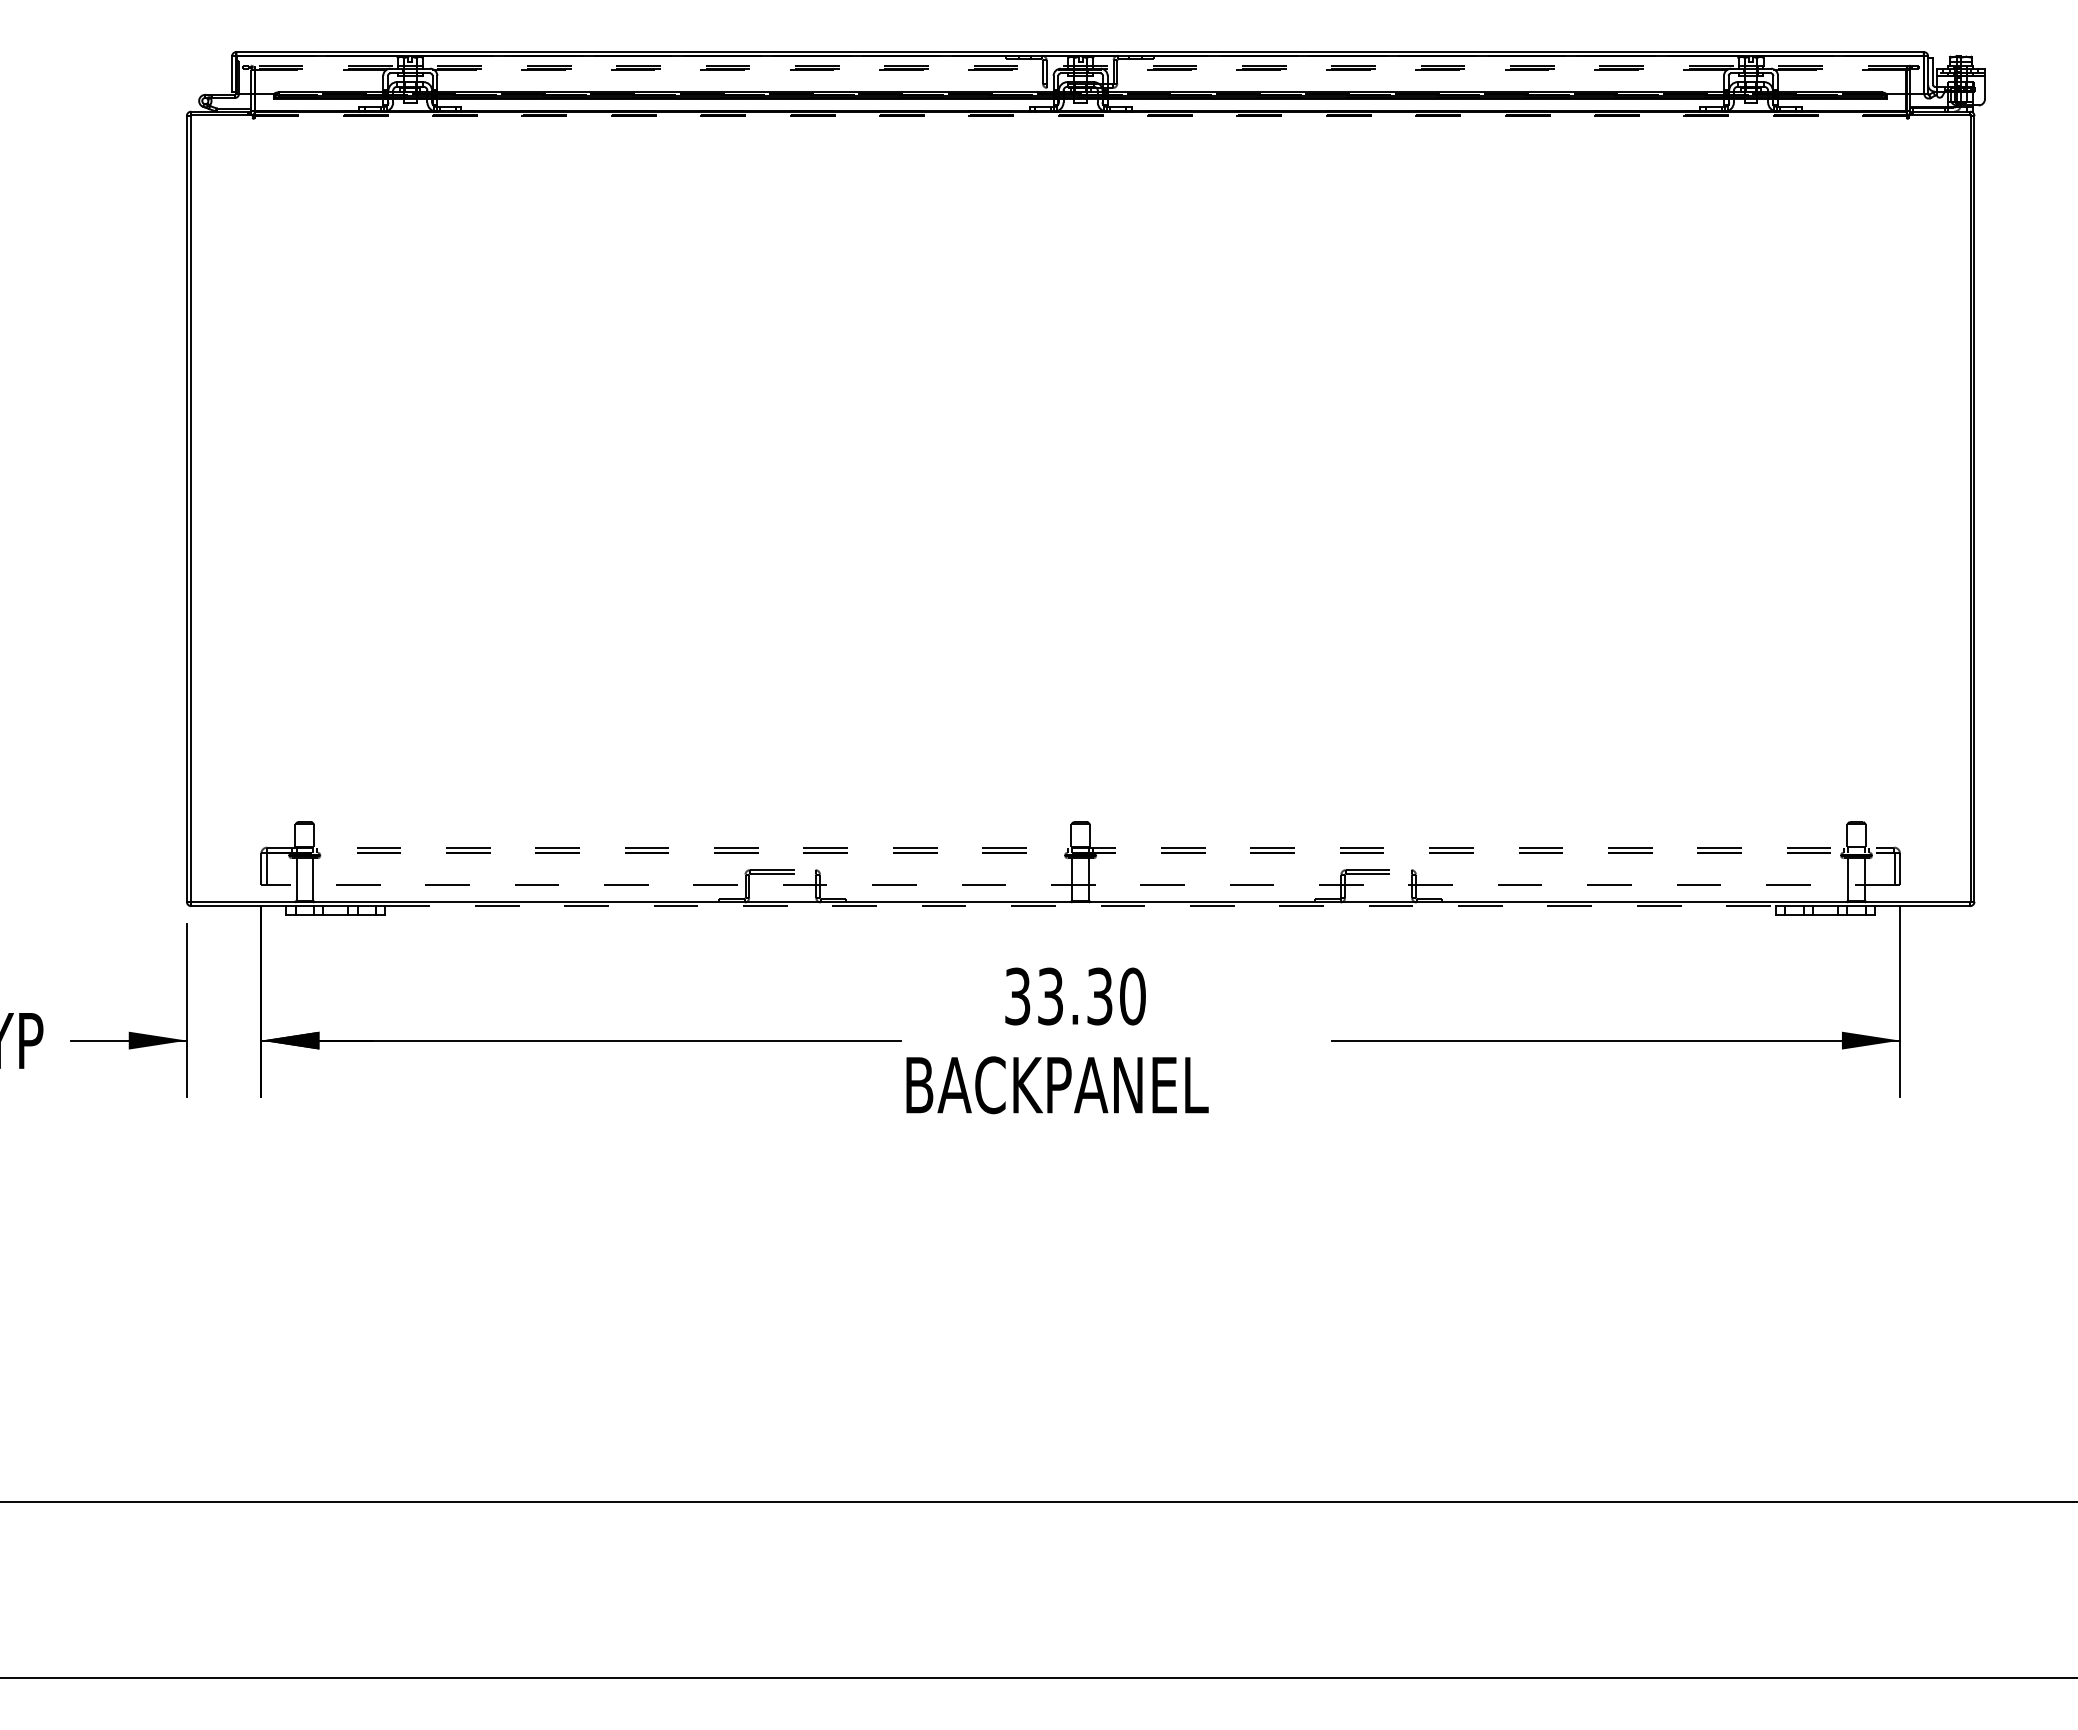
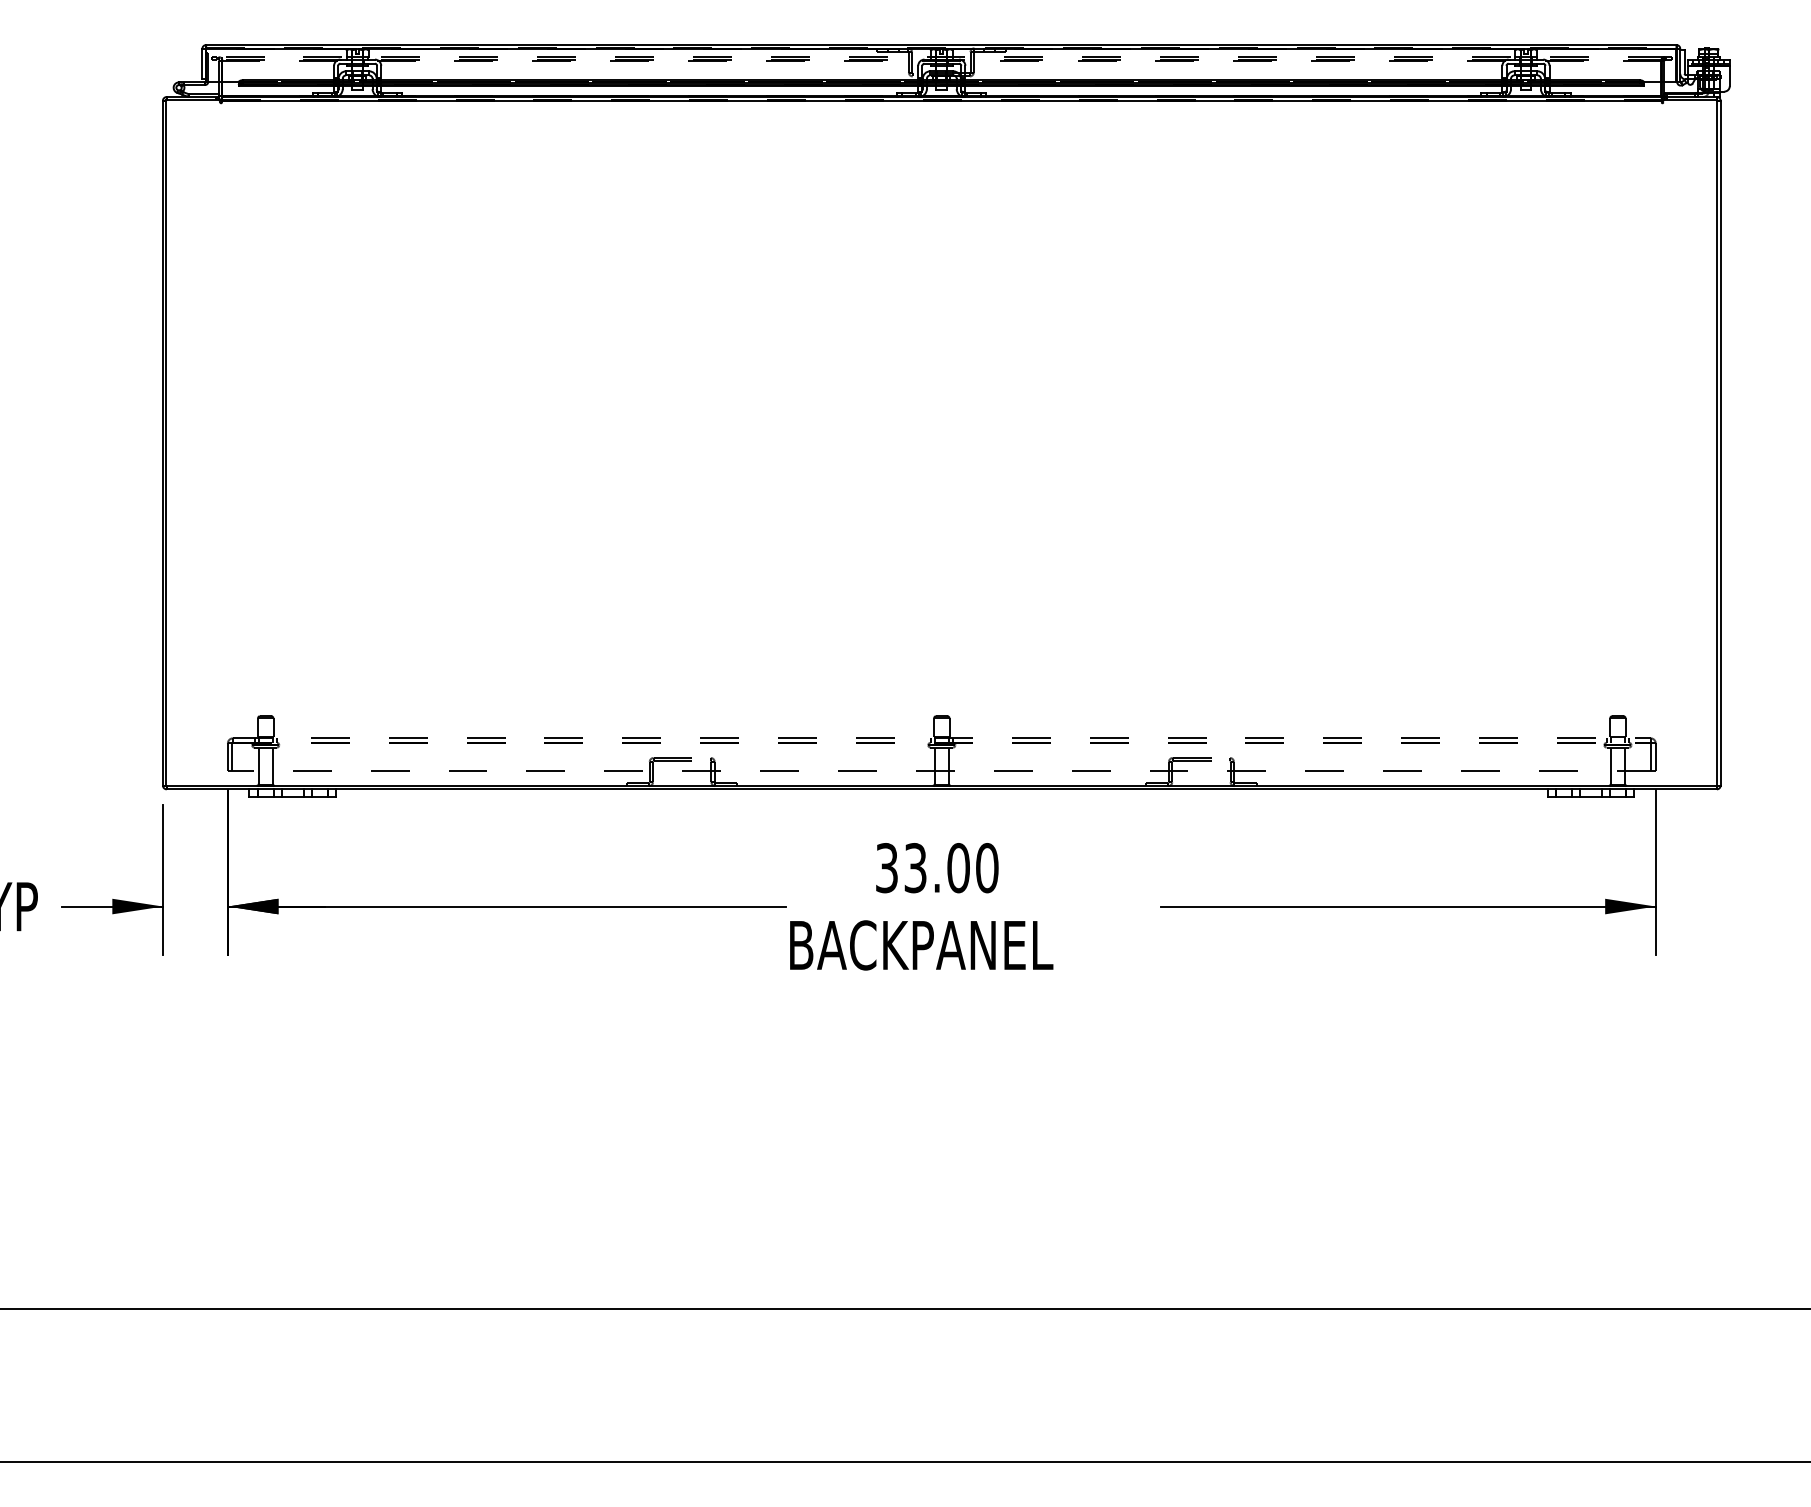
line: (1080, 116) -> (941, 101), dashed -> solid
line: (1081, 906) -> (942, 789), dashed -> solid
text: (1099, 996) -> (958, 868), 33.30 -> 33.00

